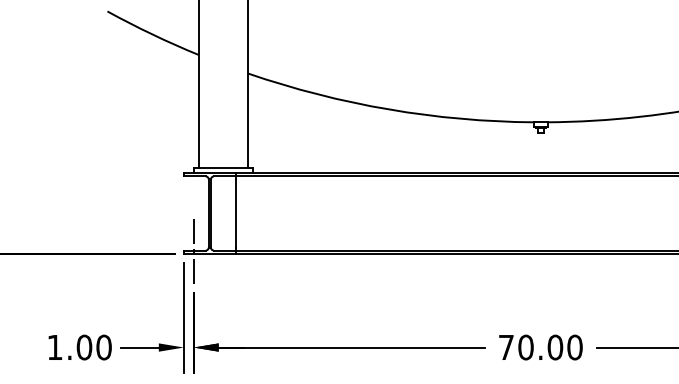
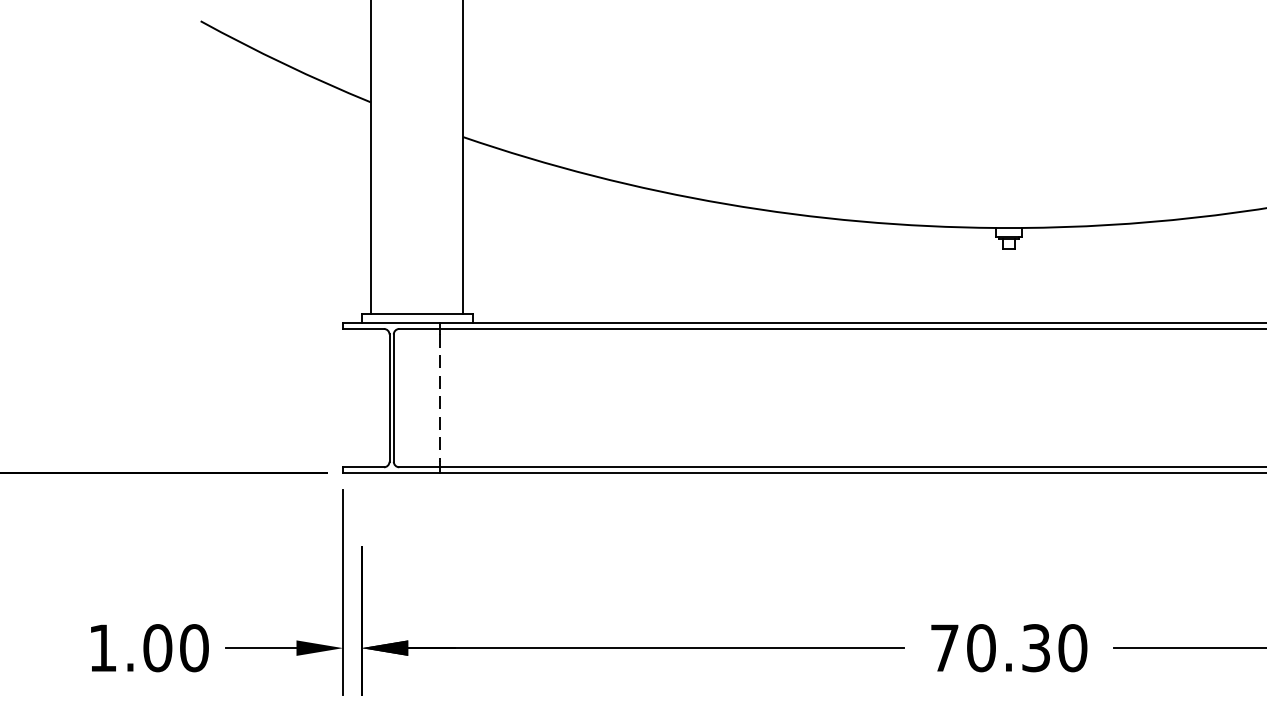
line: (235, 214) -> (439, 399), solid -> dashed
line: (193, 251) -> (361, 468), removed
text: (555, 347) -> (1036, 648), 70.00 -> 70.30

